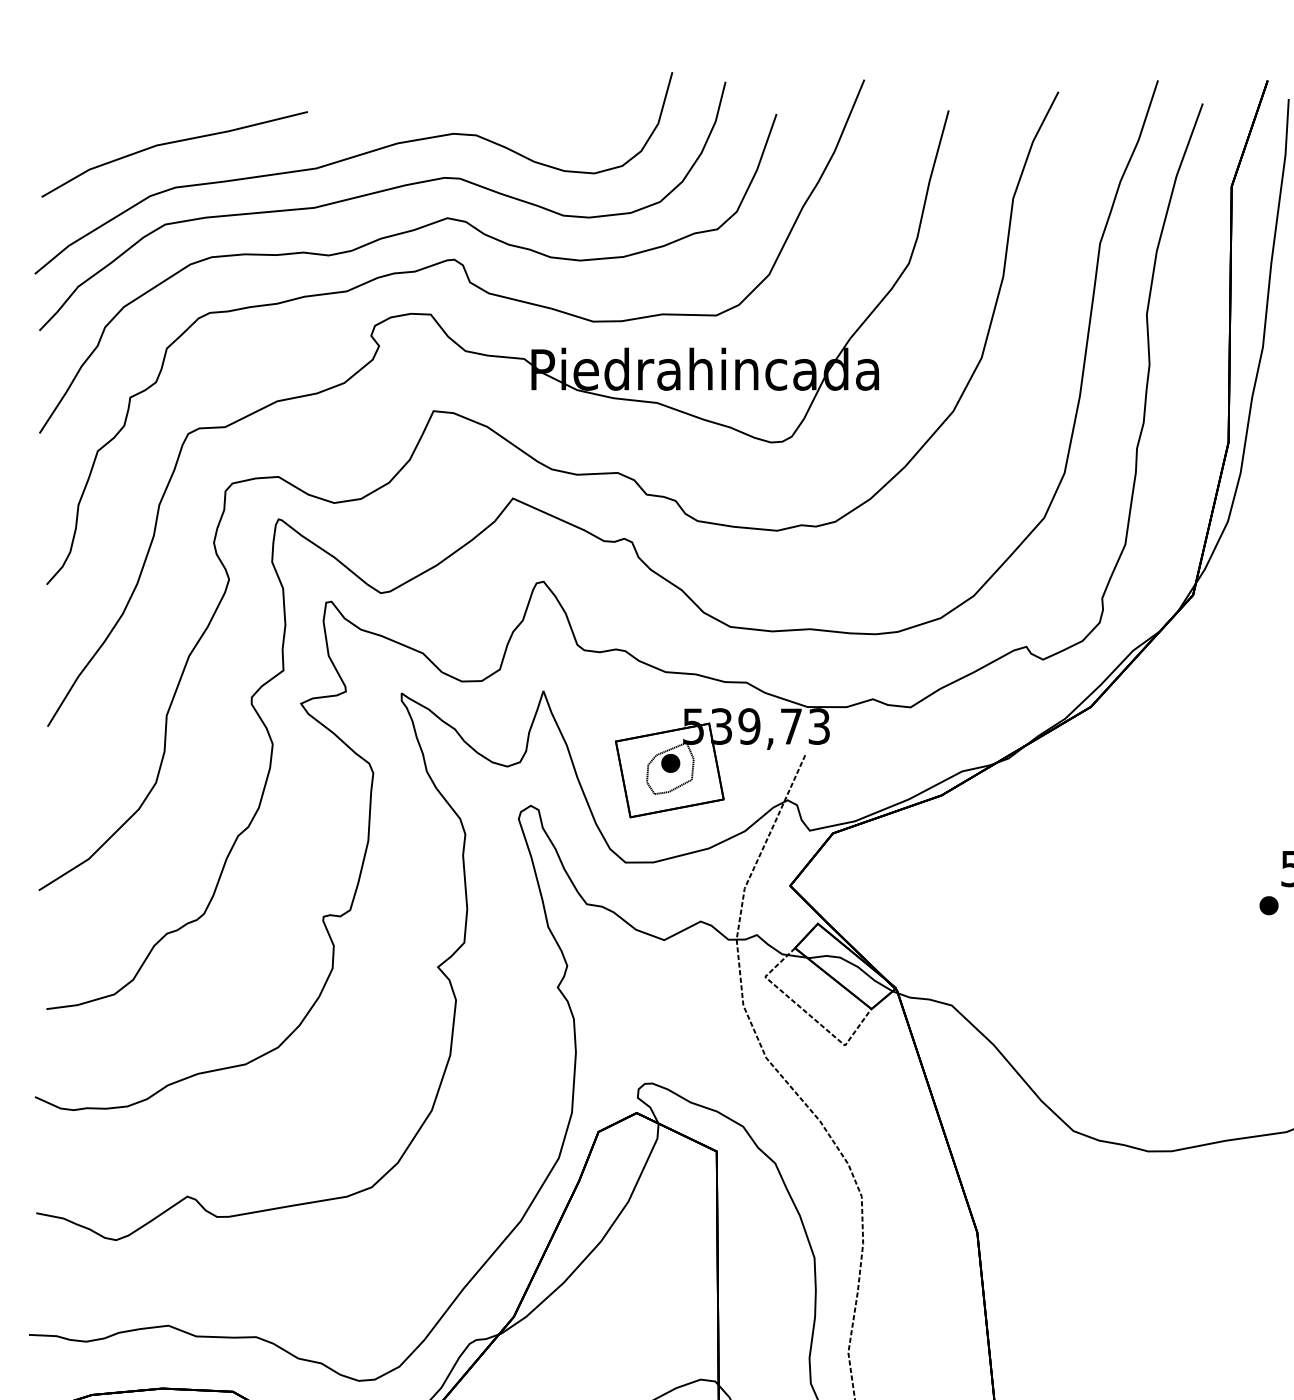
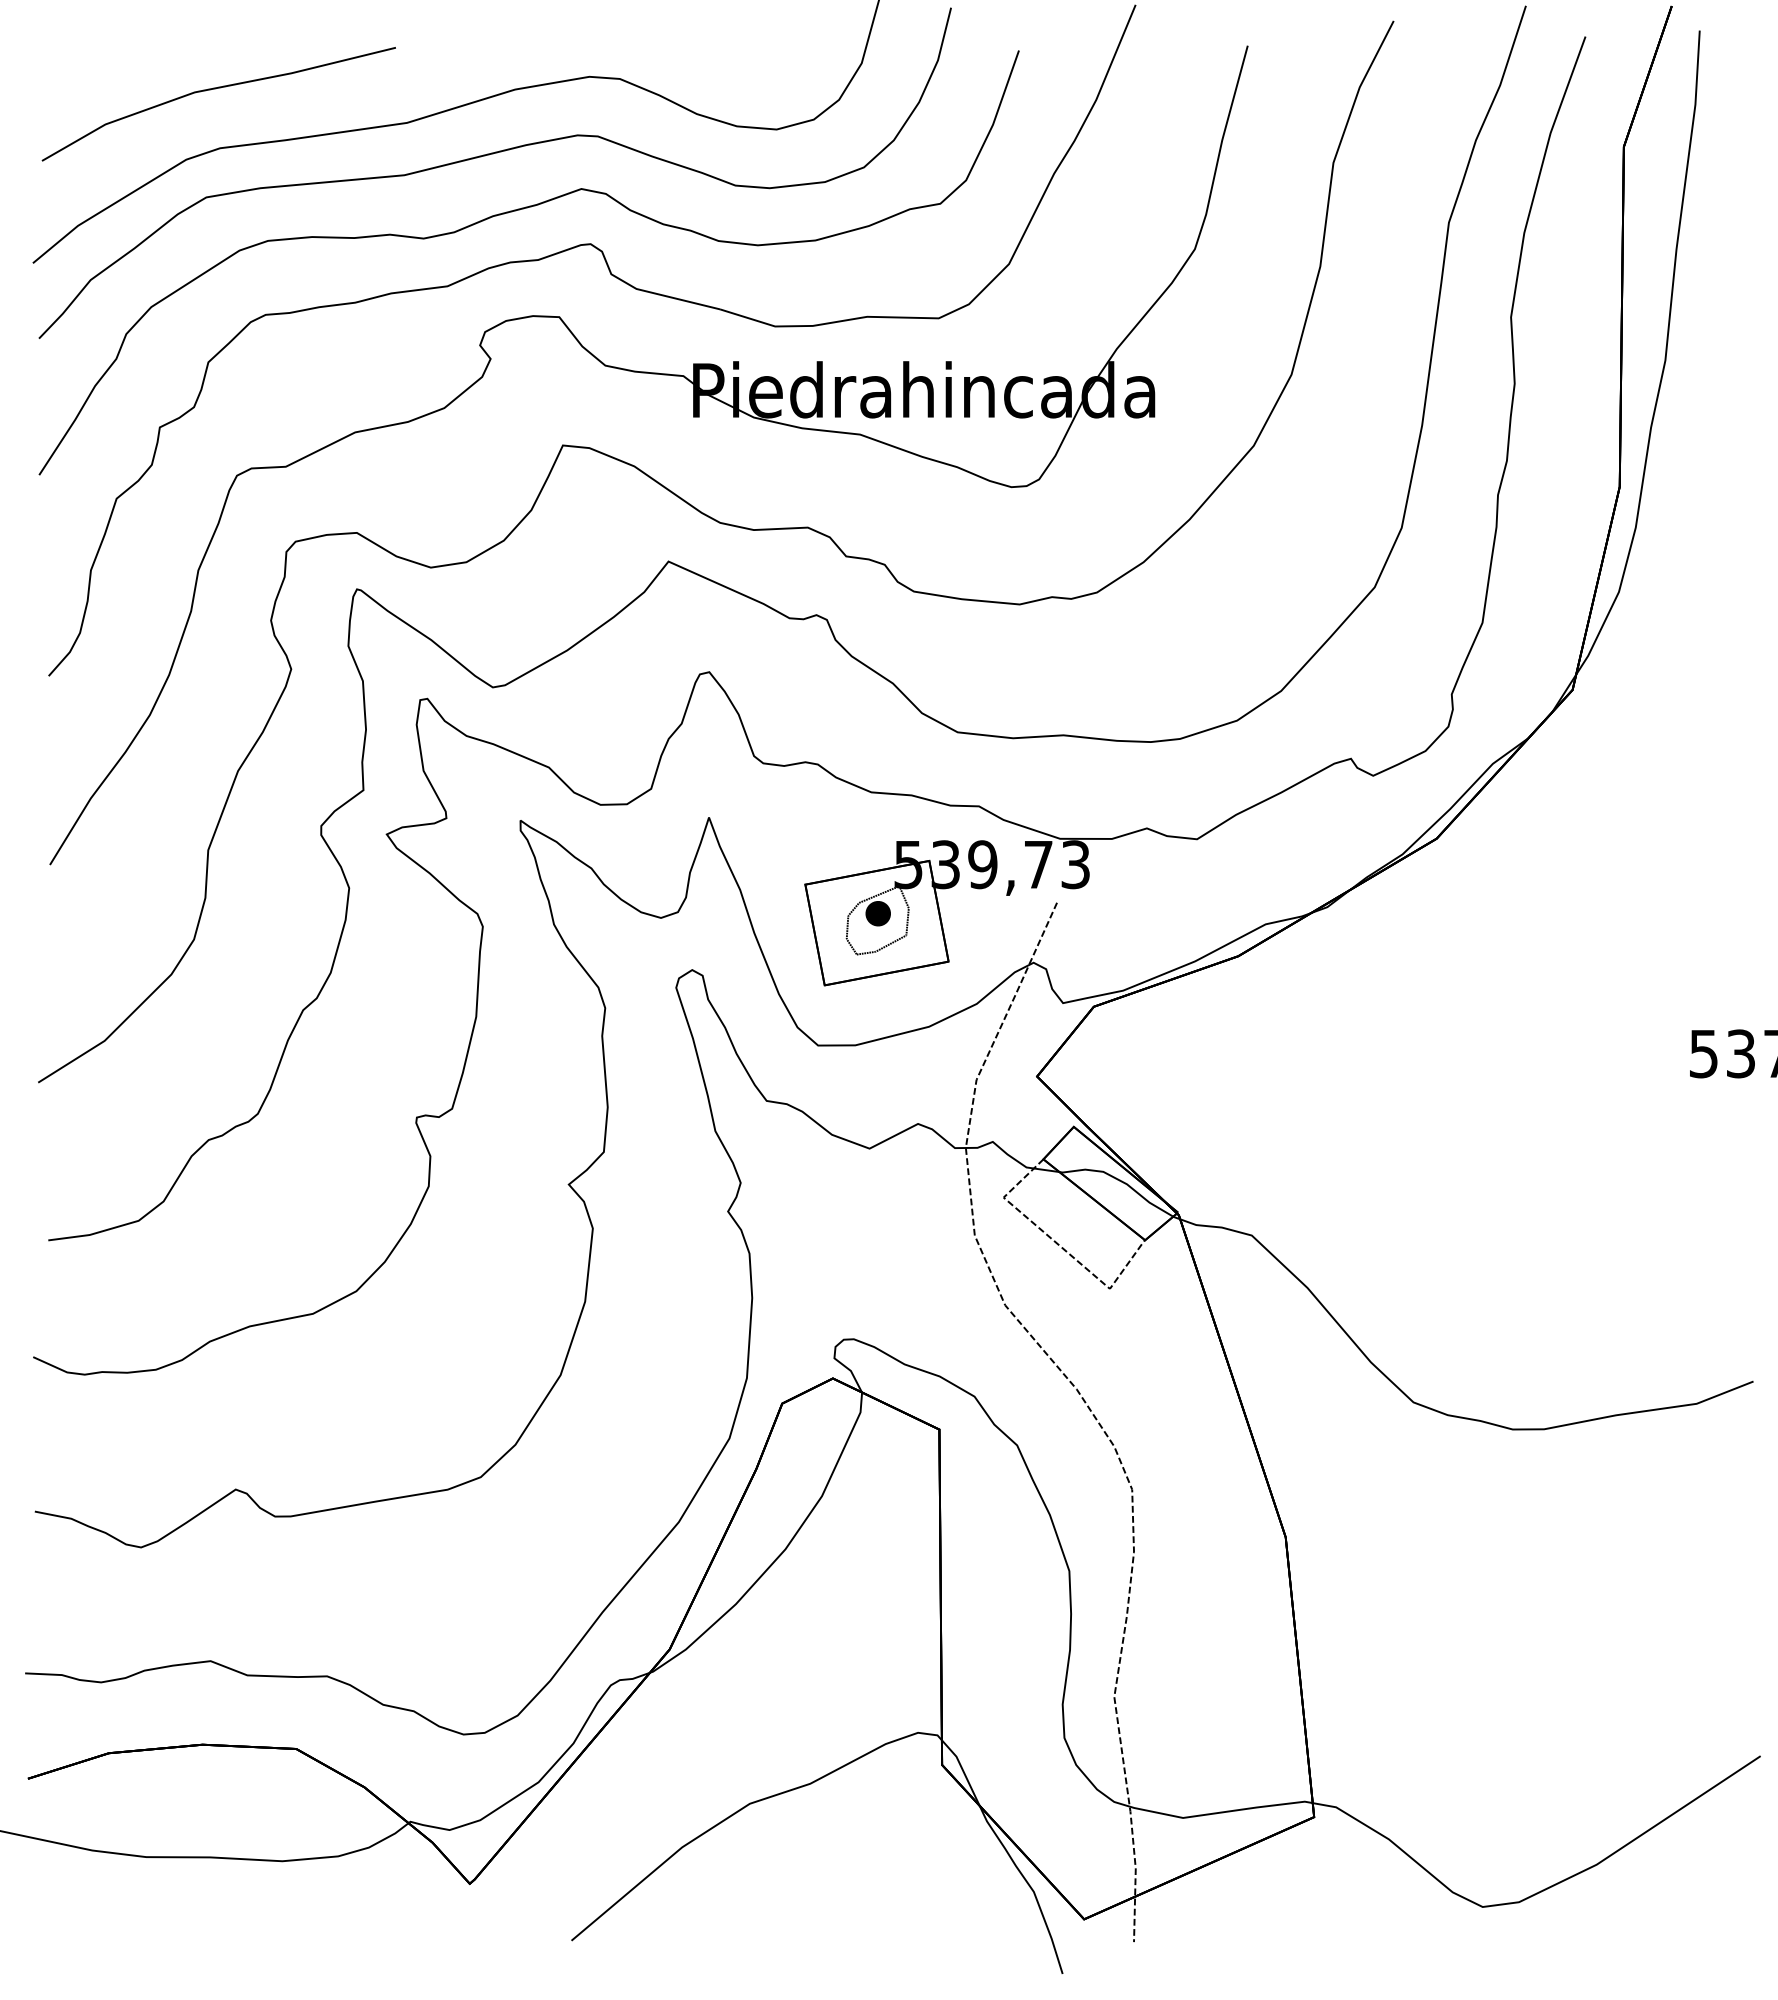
part: (1269, 905) -> (1673, 1102), removed

